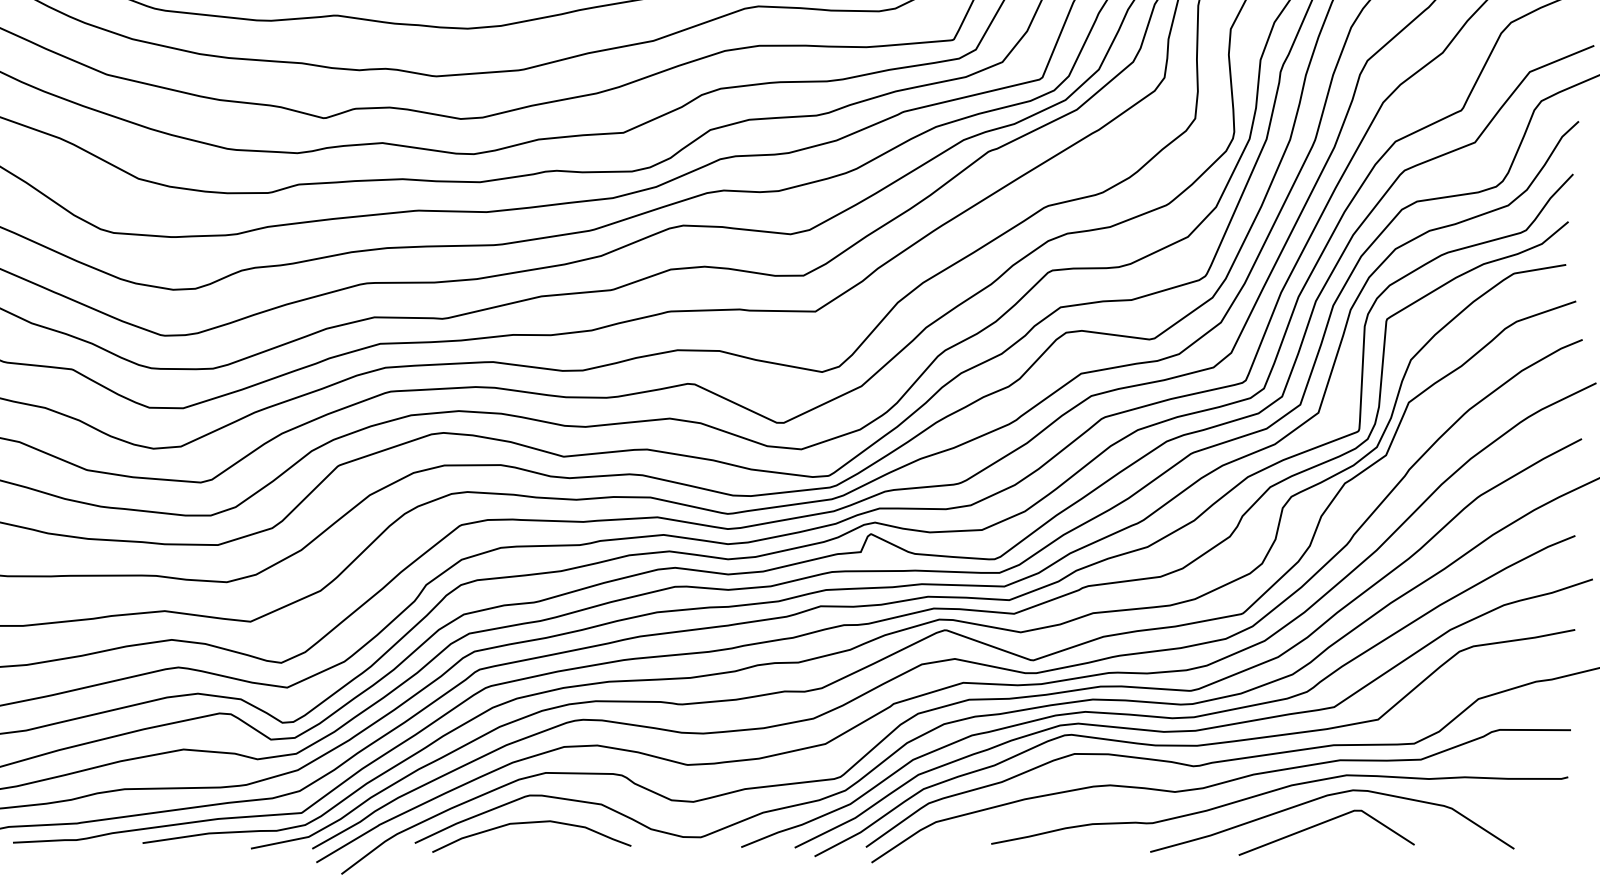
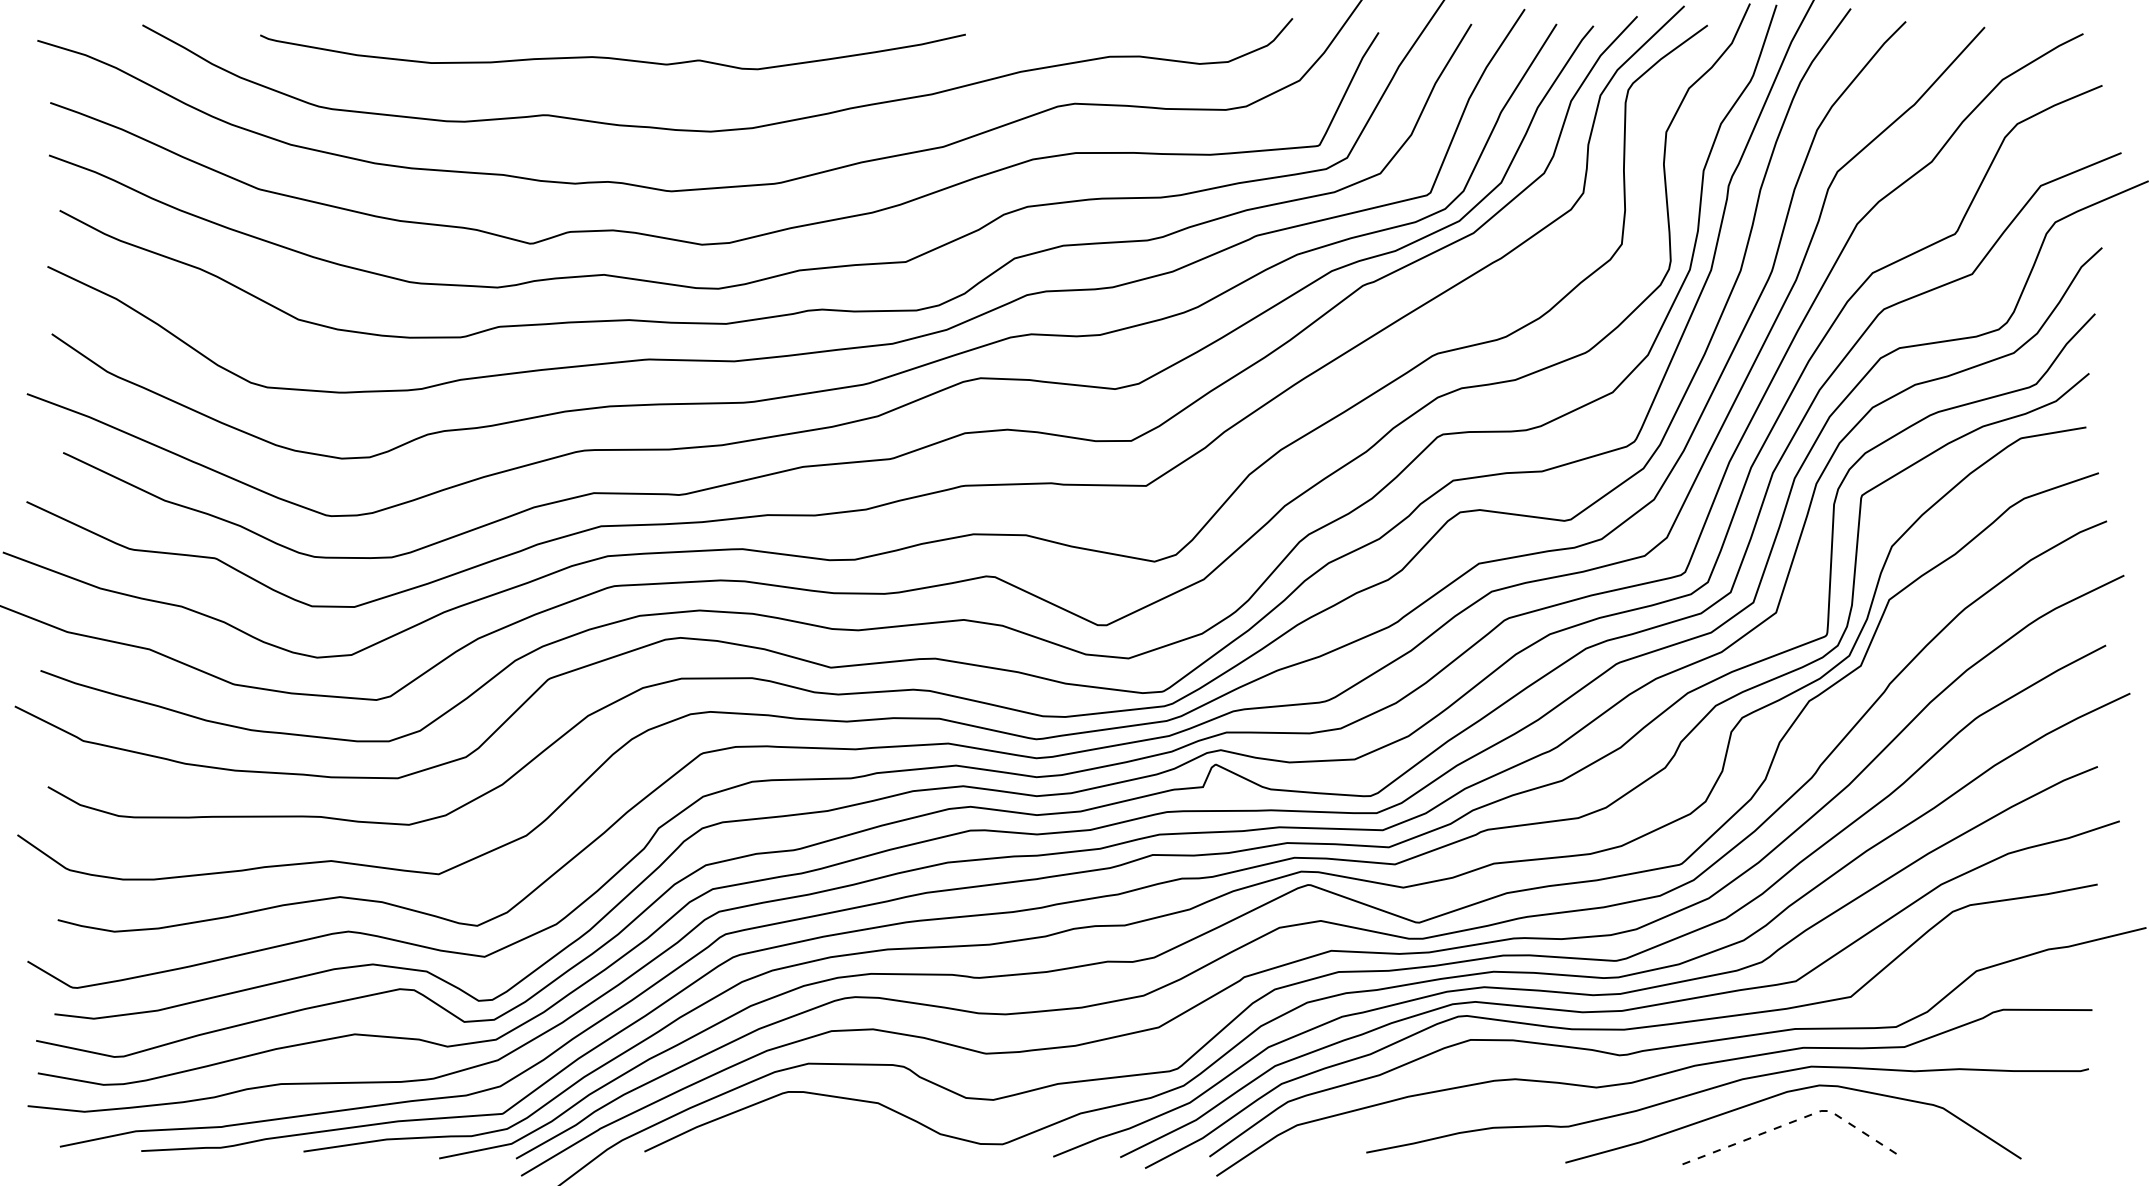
line: (1330, 819) -> (1791, 1122), solid -> dashed
curve: (531, 823) -> (790, 1126), removed

